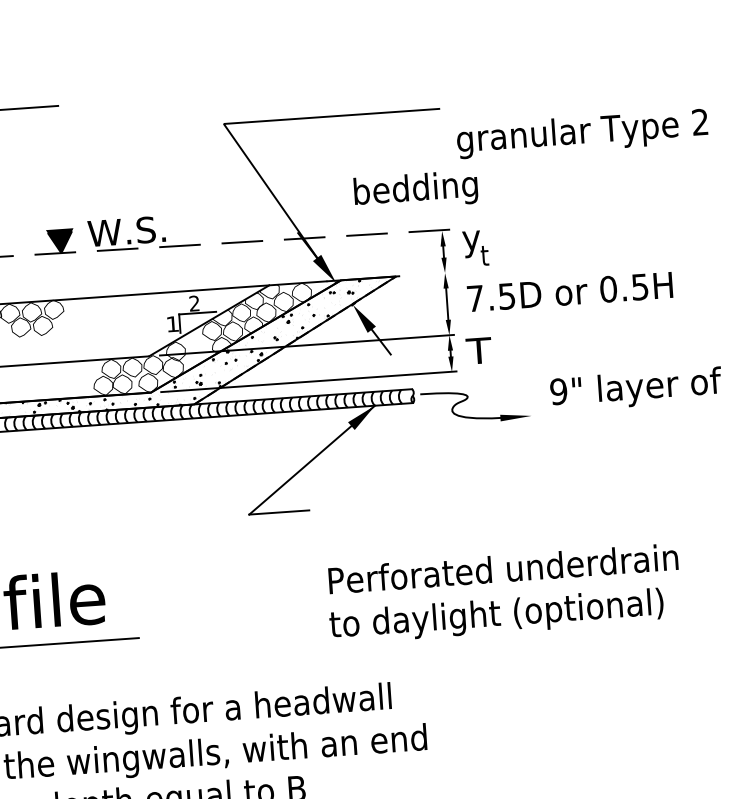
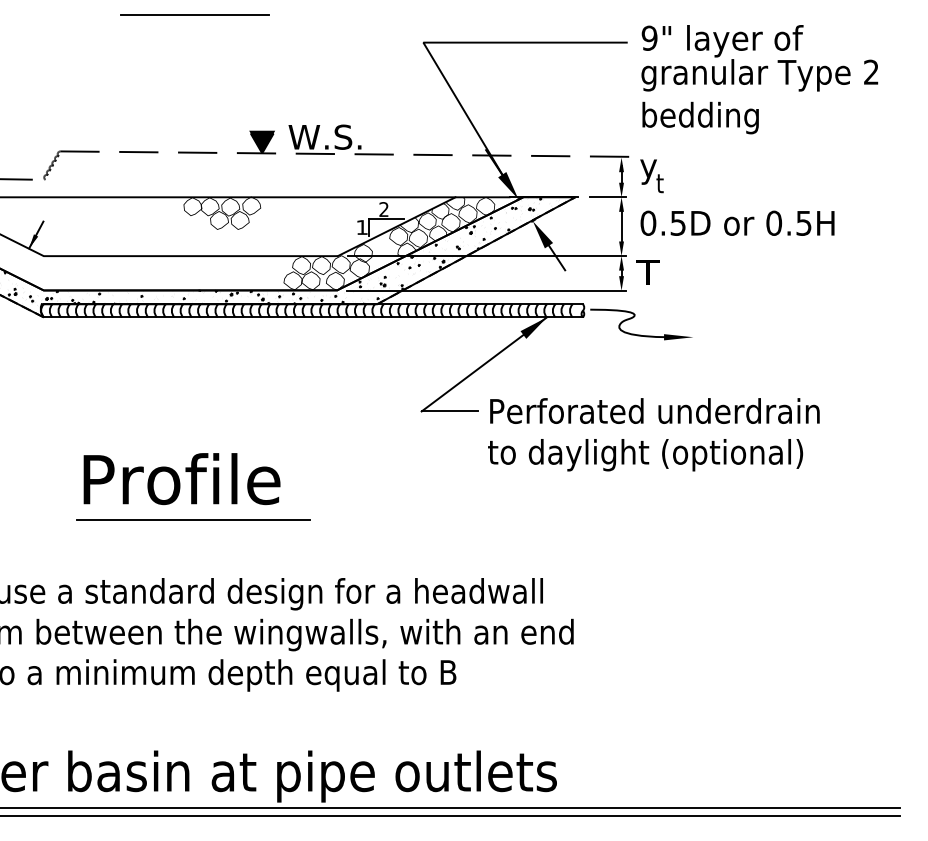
text: (415, 190) -> (700, 117), moved
line: (430, 274) -> (607, 197), added
text: (475, 297) -> (648, 222), 7.5D -> 0.5D
text: (636, 389) -> (722, 41), moved
text: (503, 593) -> (653, 434), moved

